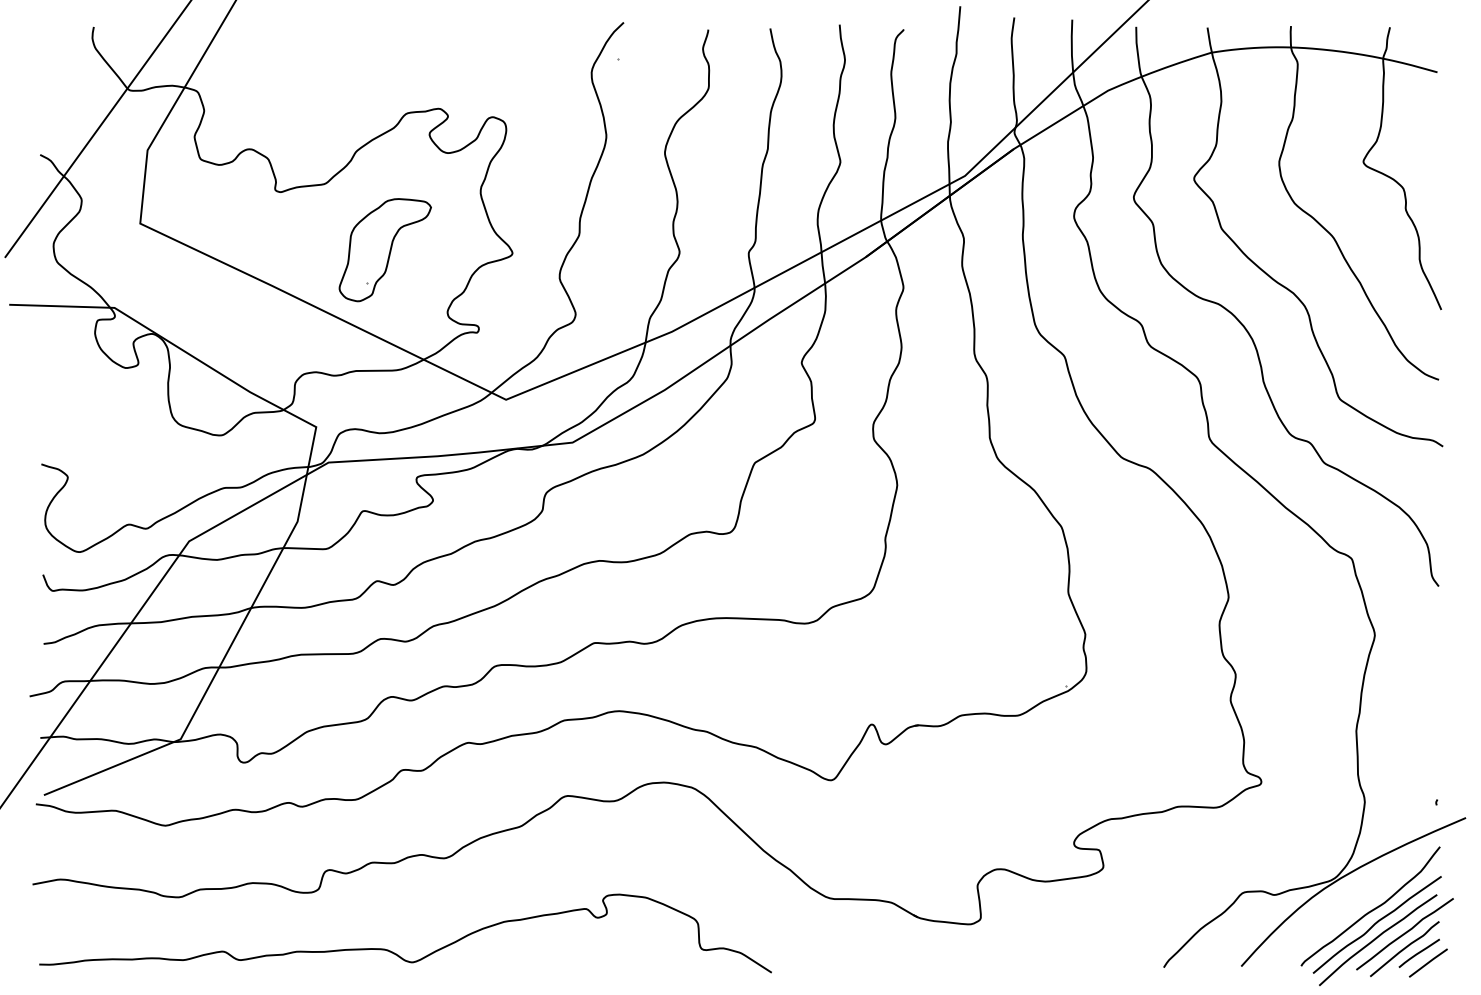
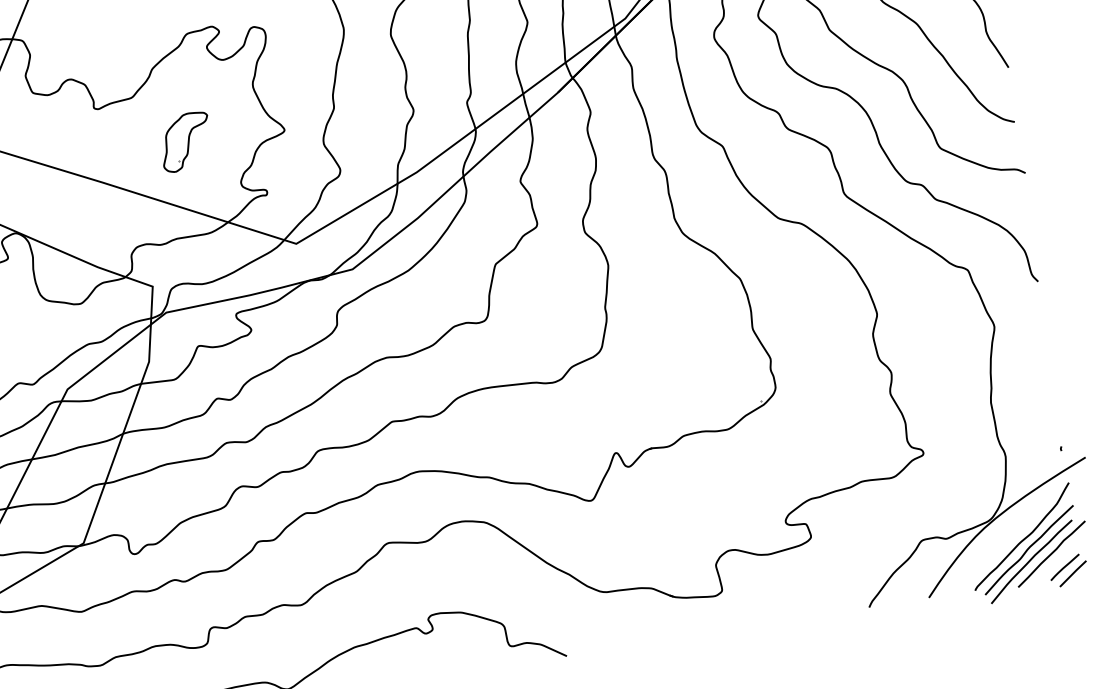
part: (384, 250) -> (185, 142), size x0.7
curve: (1404, 948) -> (1053, 565), removed

